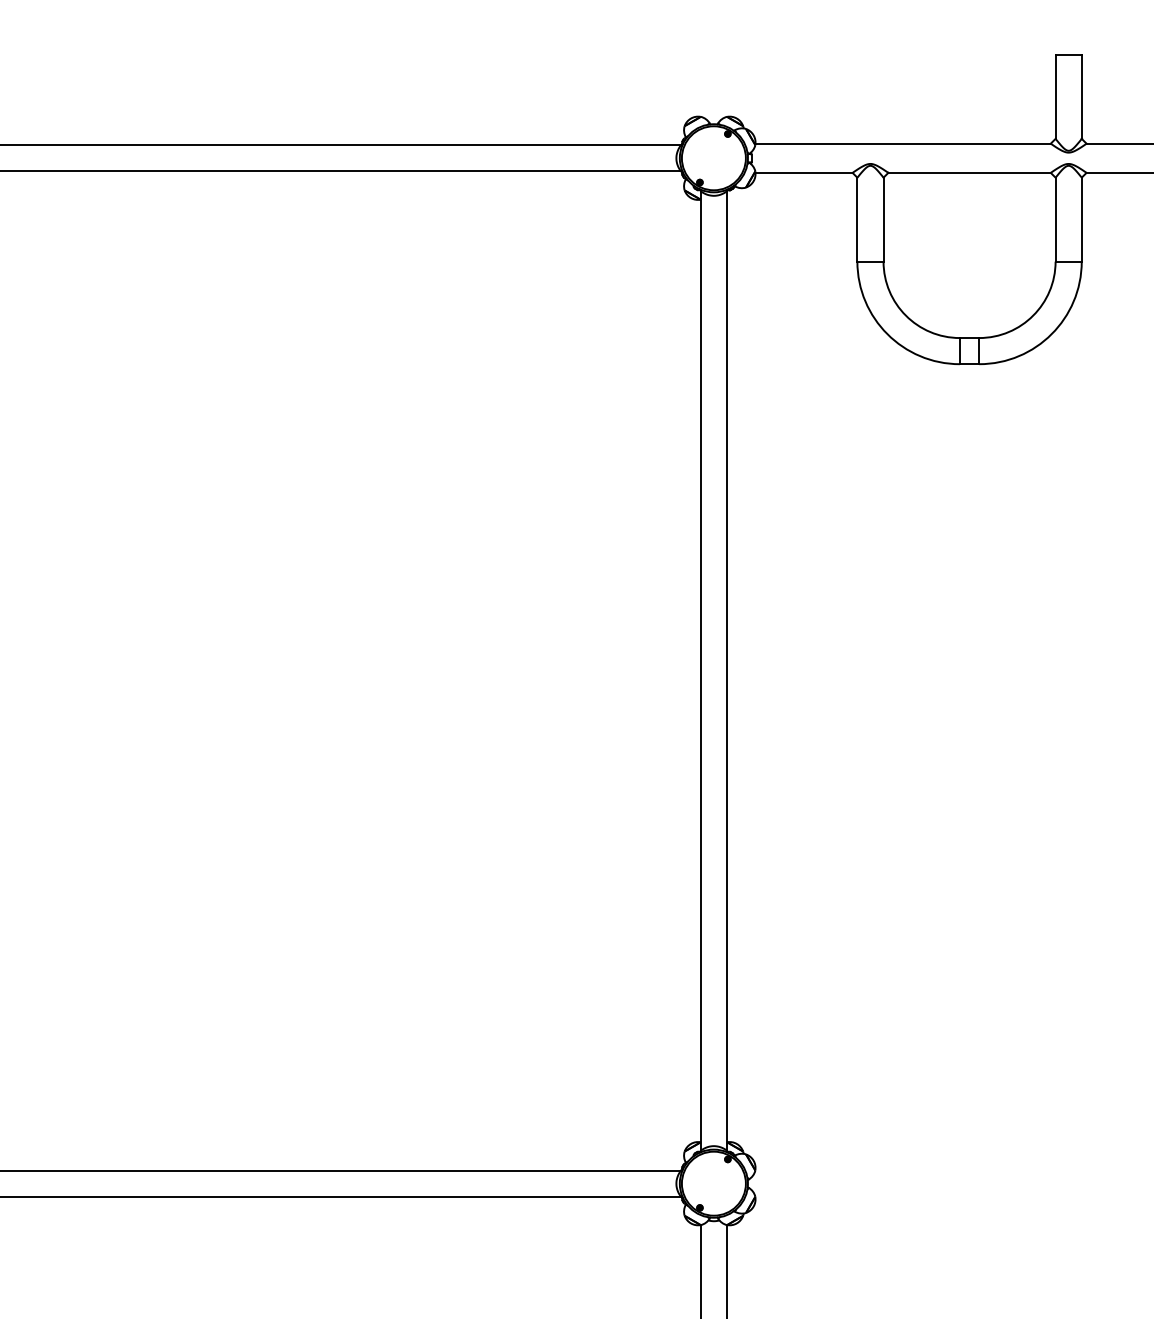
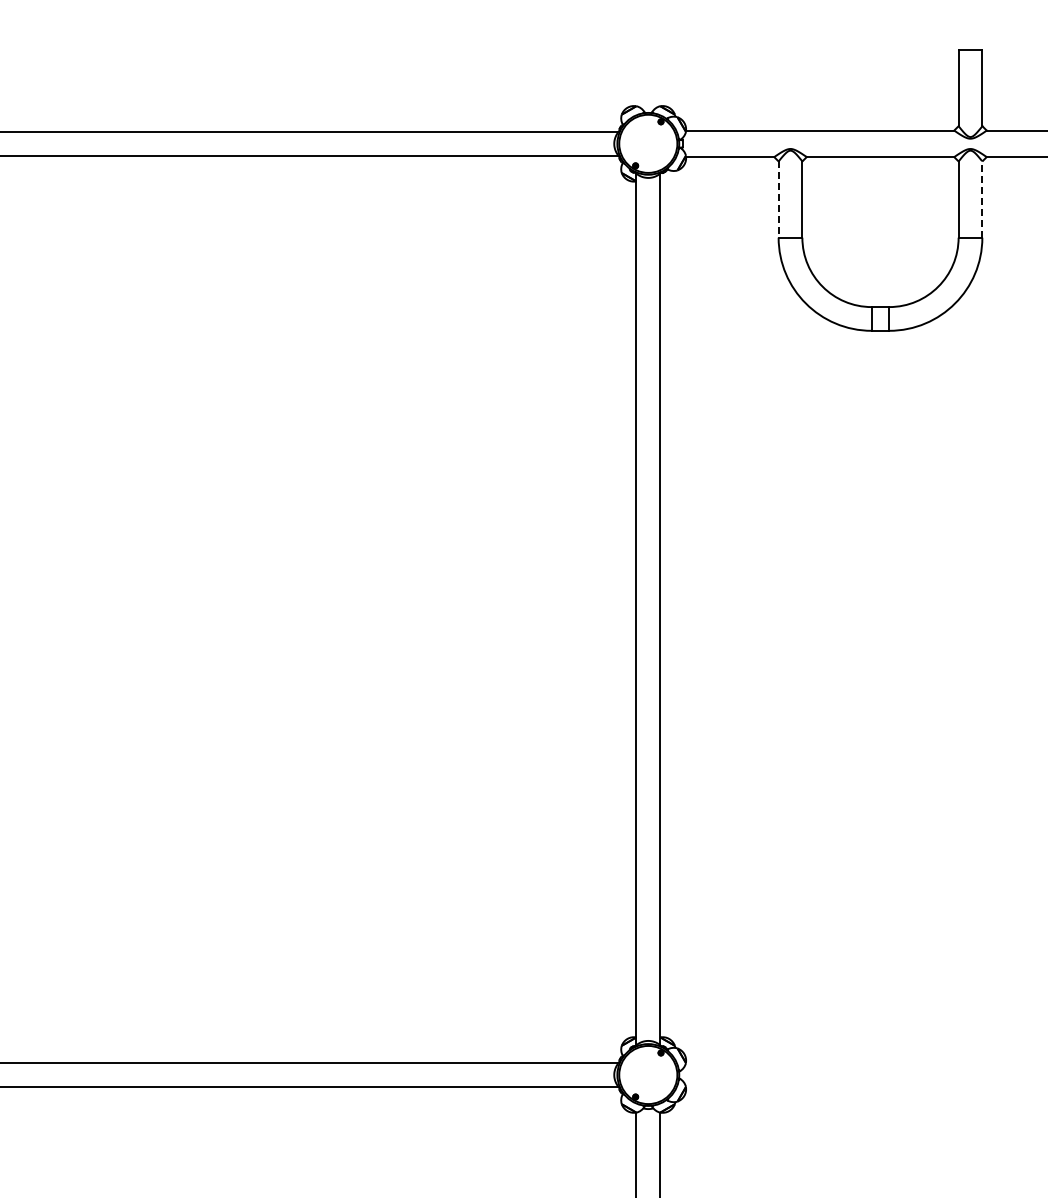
line: (1081, 219) -> (982, 199), solid -> dashed
line: (857, 220) -> (778, 200), solid -> dashed

